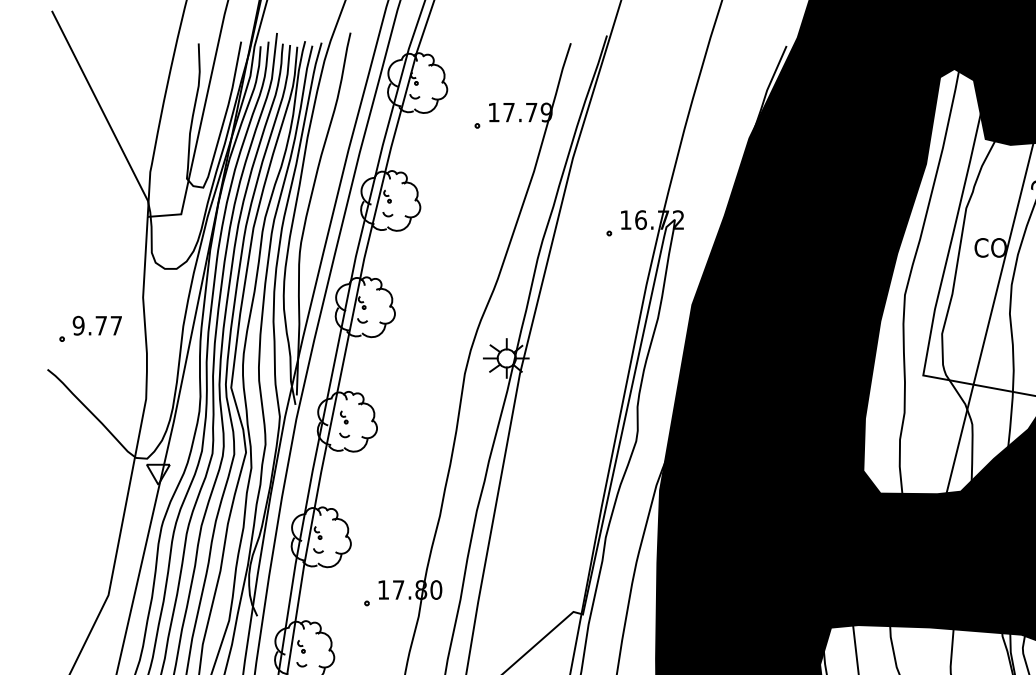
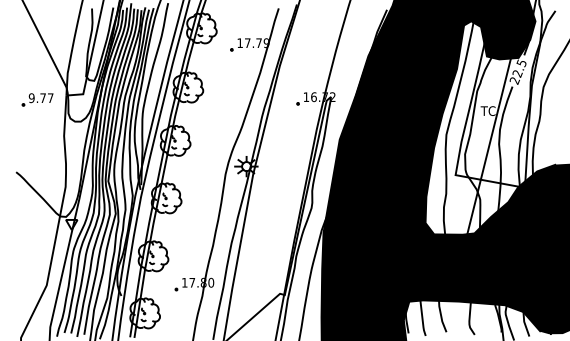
text: (988, 248) -> (488, 111), CO -> TC
part: (90, 328) -> (37, 99), moved

